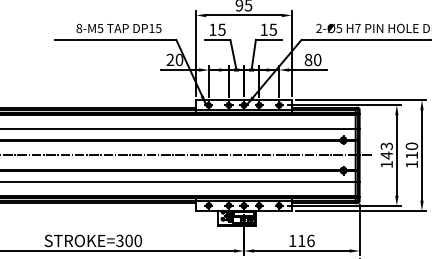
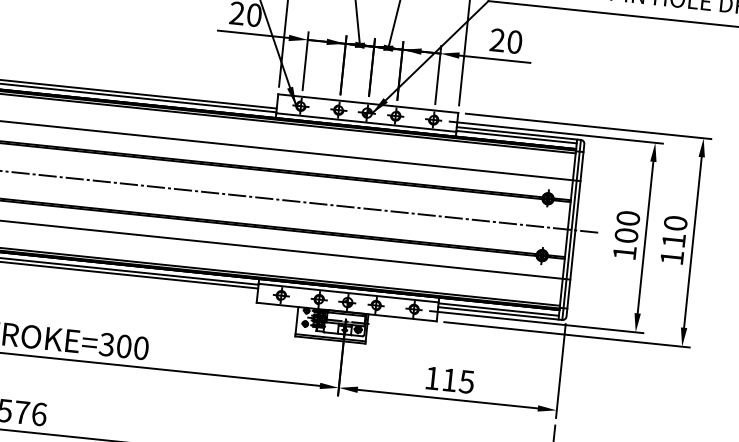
text: (308, 59) -> (497, 39), 80 -> 20
text: (386, 150) -> (626, 226), 143 -> 100
text: (310, 240) -> (466, 381), 116 -> 115

